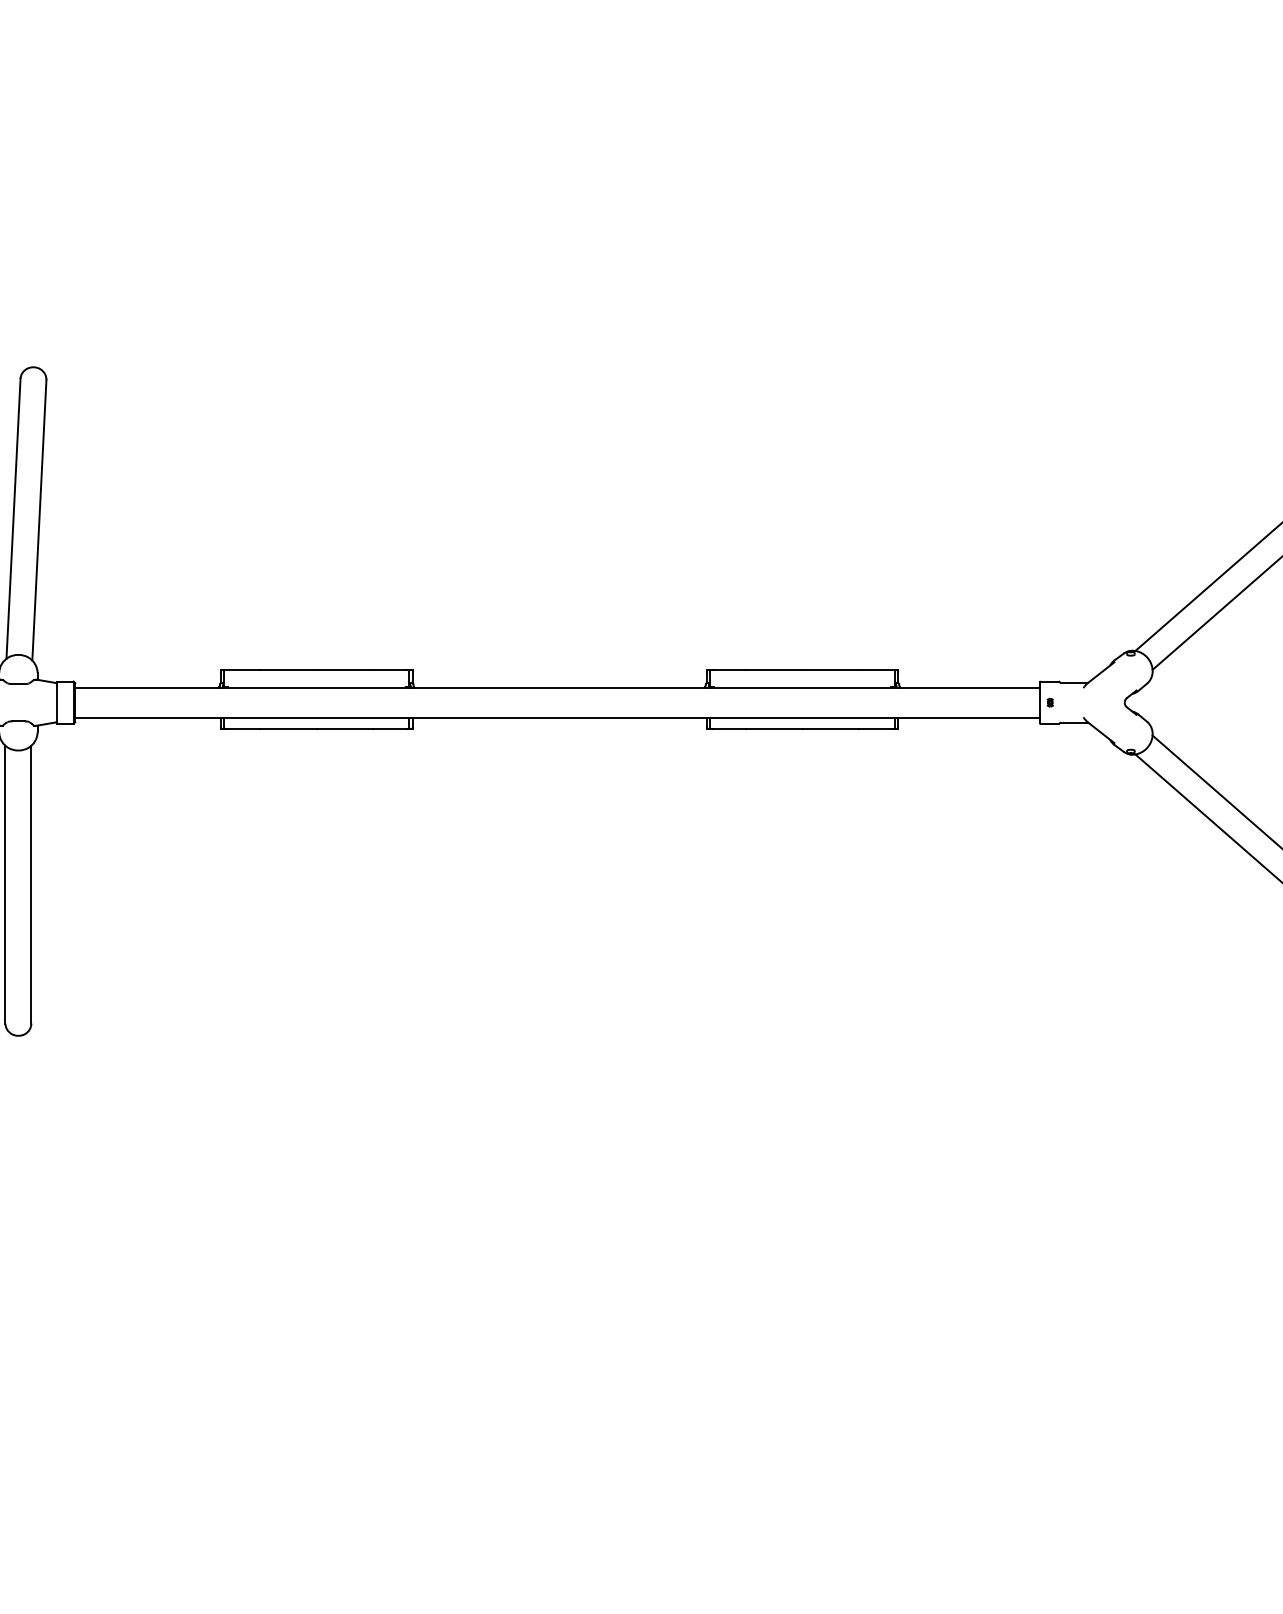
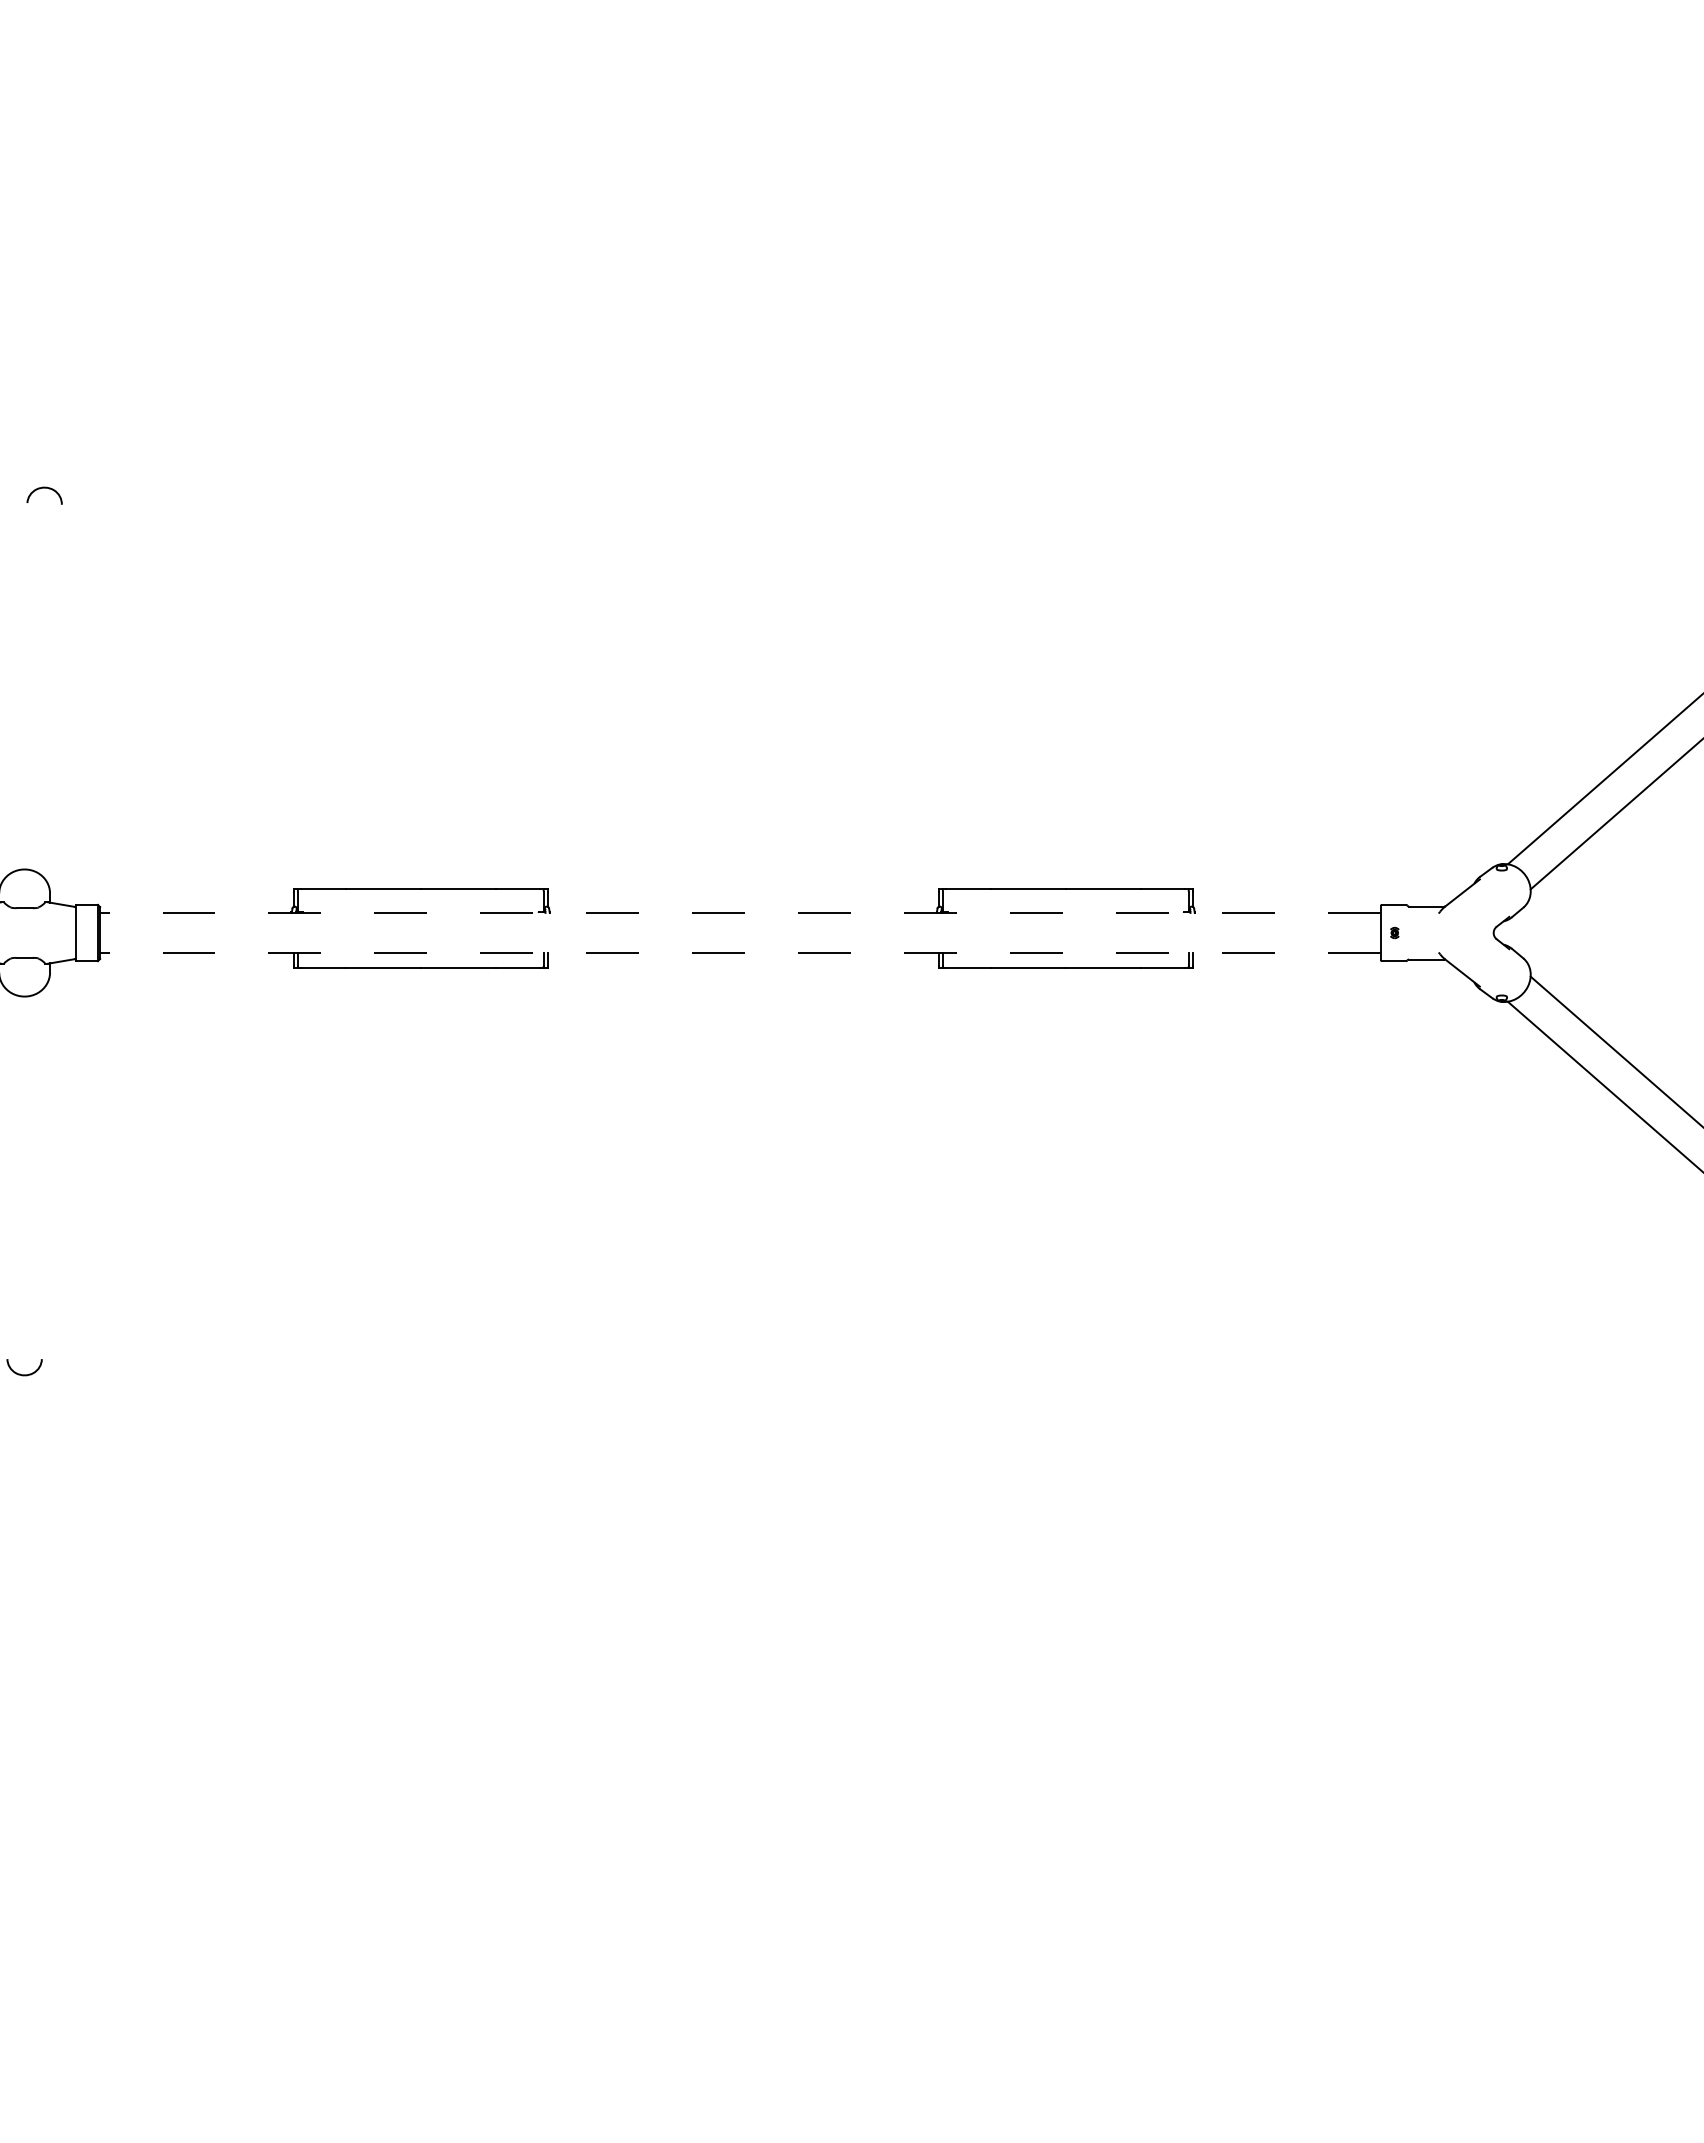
line: (13, 518) -> (17, 688), removed
line: (39, 520) -> (52, 690), removed
line: (557, 687) -> (740, 912), solid -> dashed
line: (557, 718) -> (740, 953), solid -> dashed
line: (5, 884) -> (7, 1174), removed
line: (31, 884) -> (41, 1174), removed

